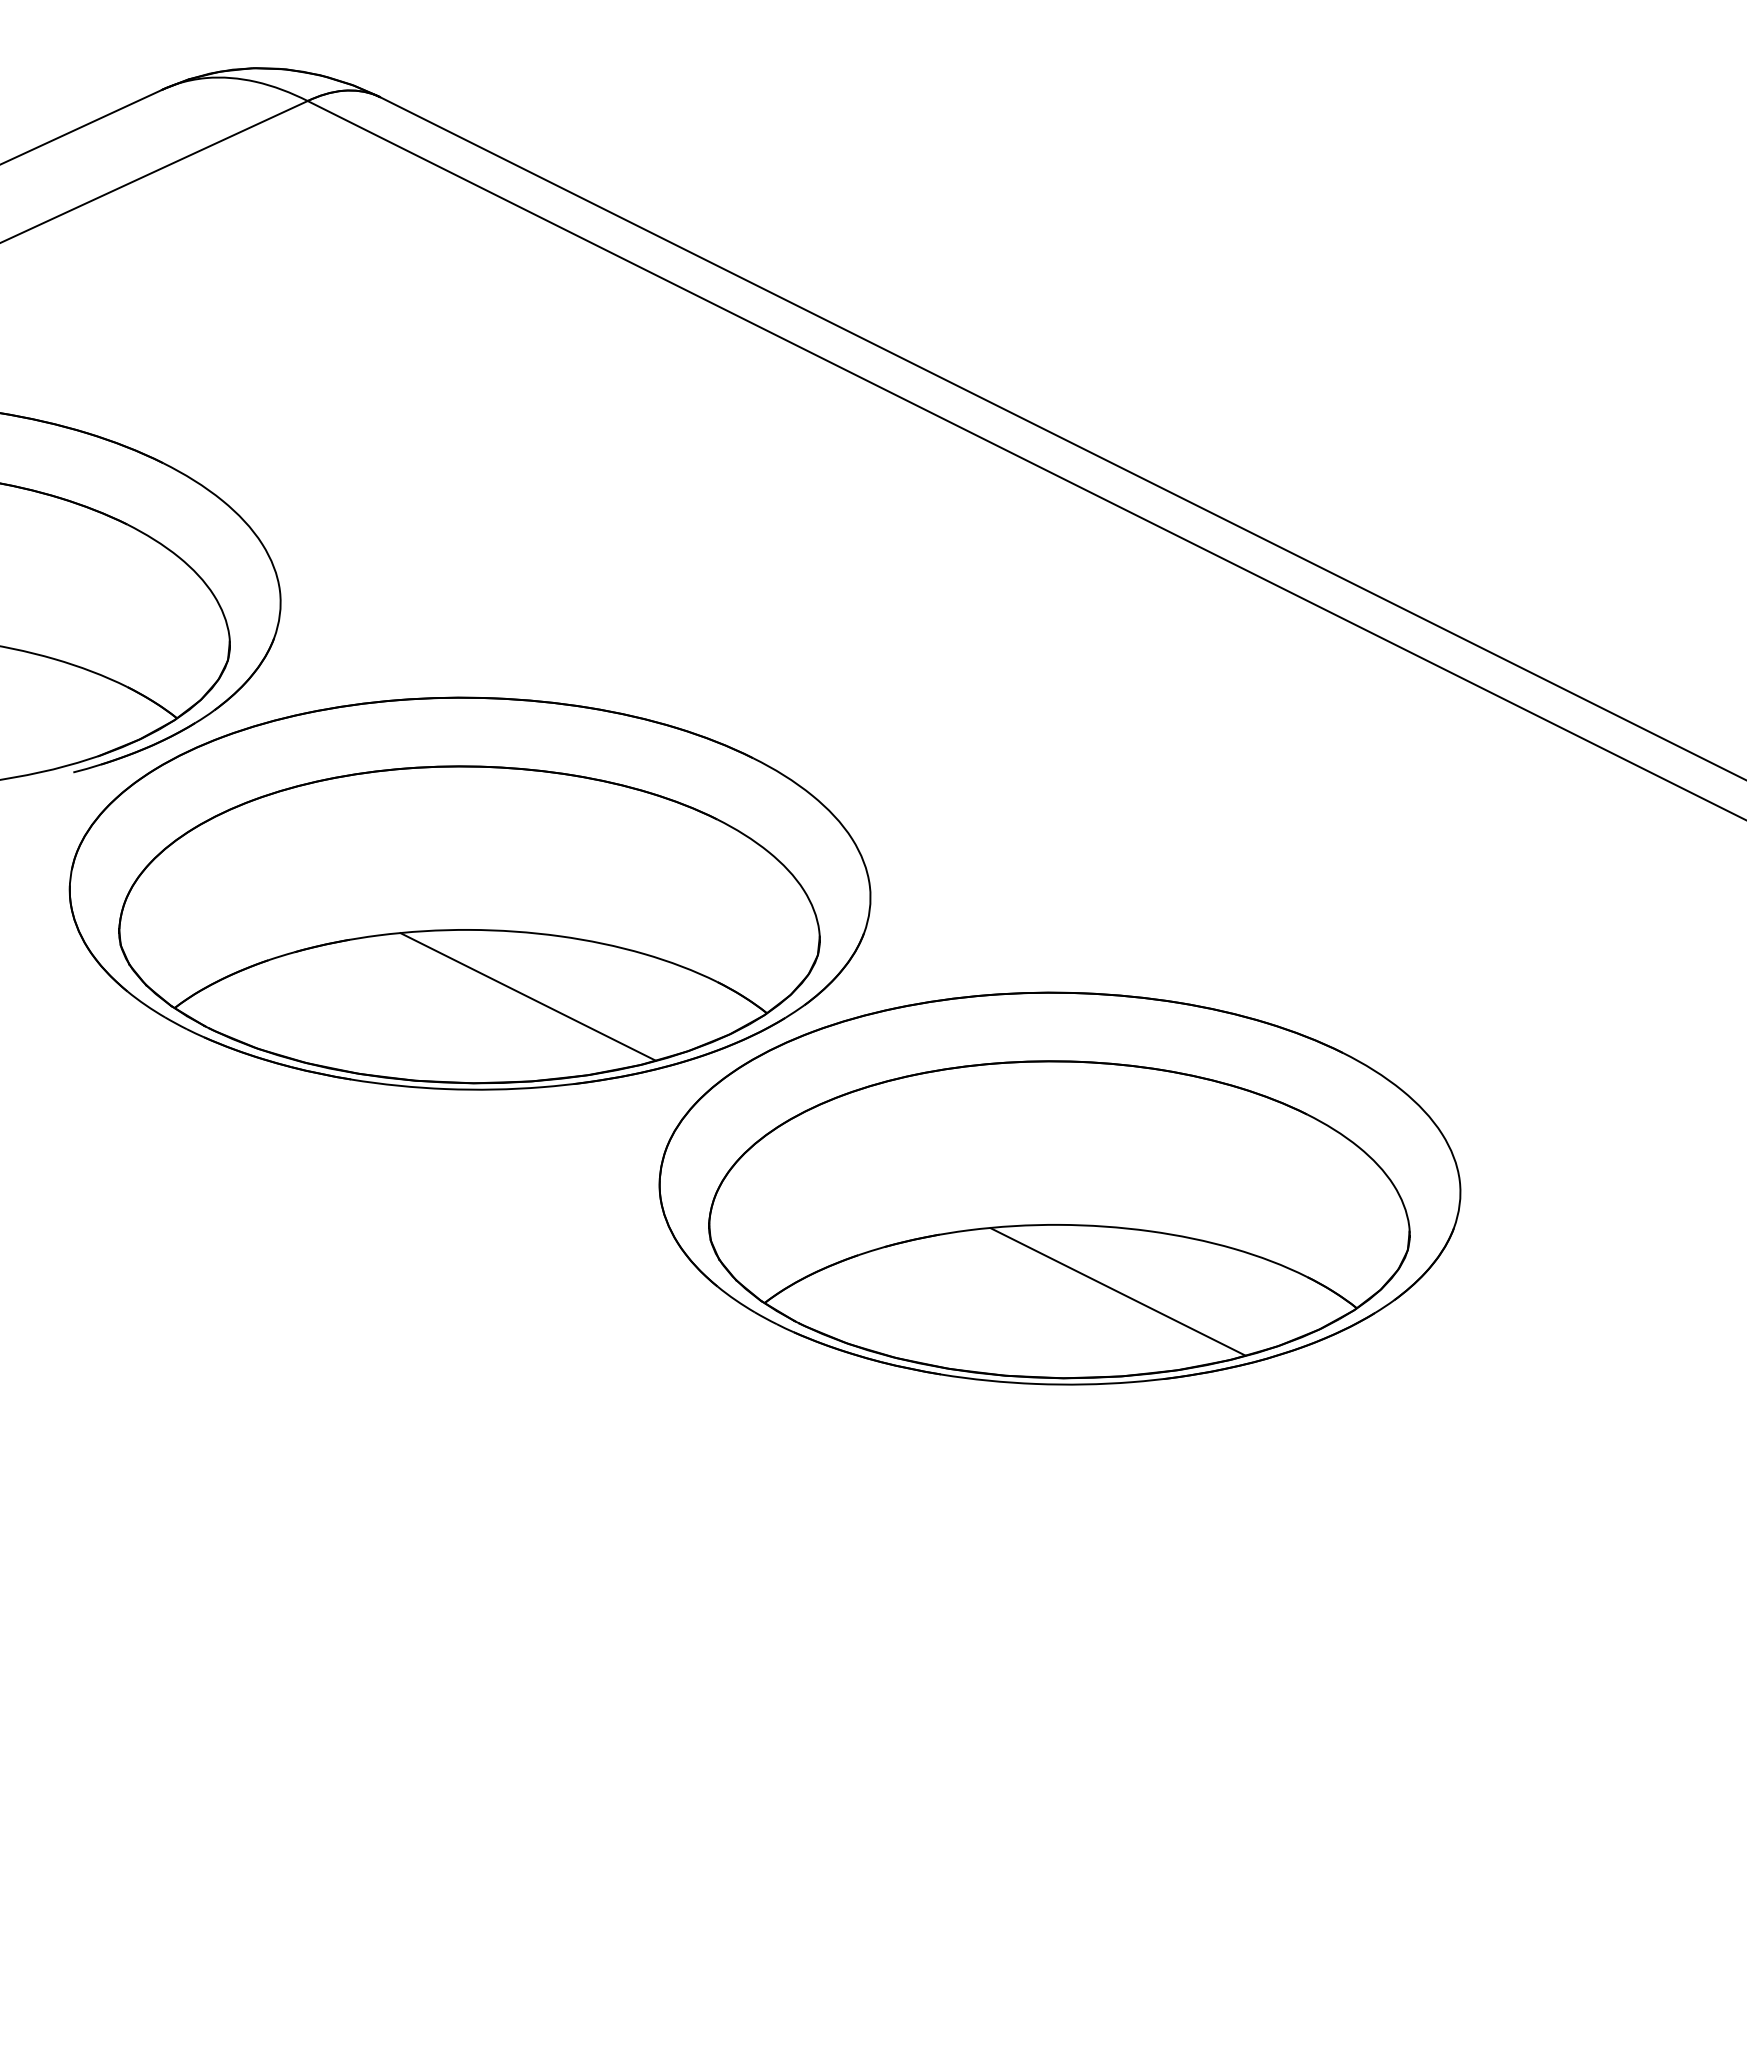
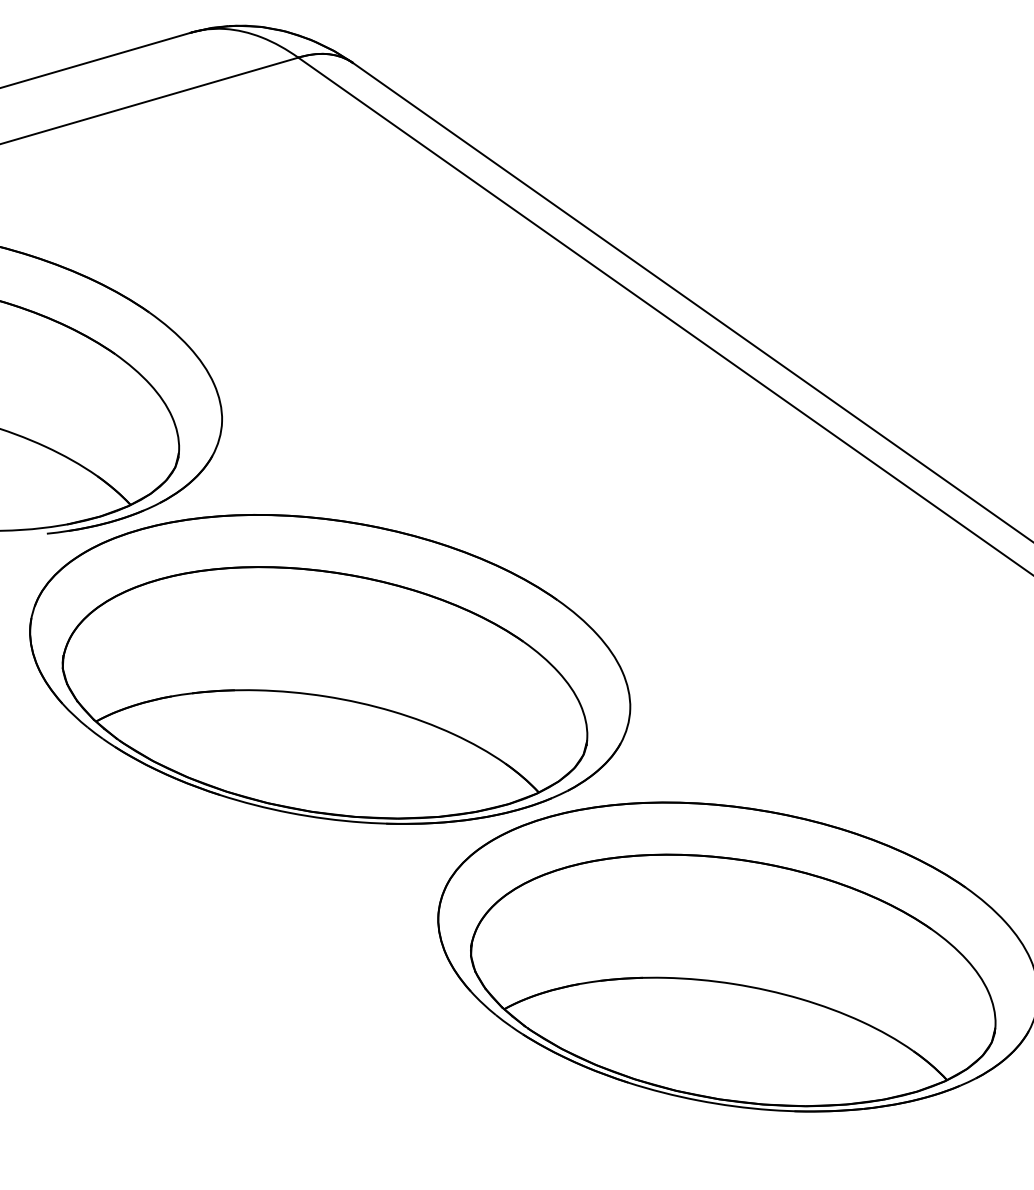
line: (527, 996) -> (361, 752), removed
line: (1117, 1291) -> (769, 1040), removed

